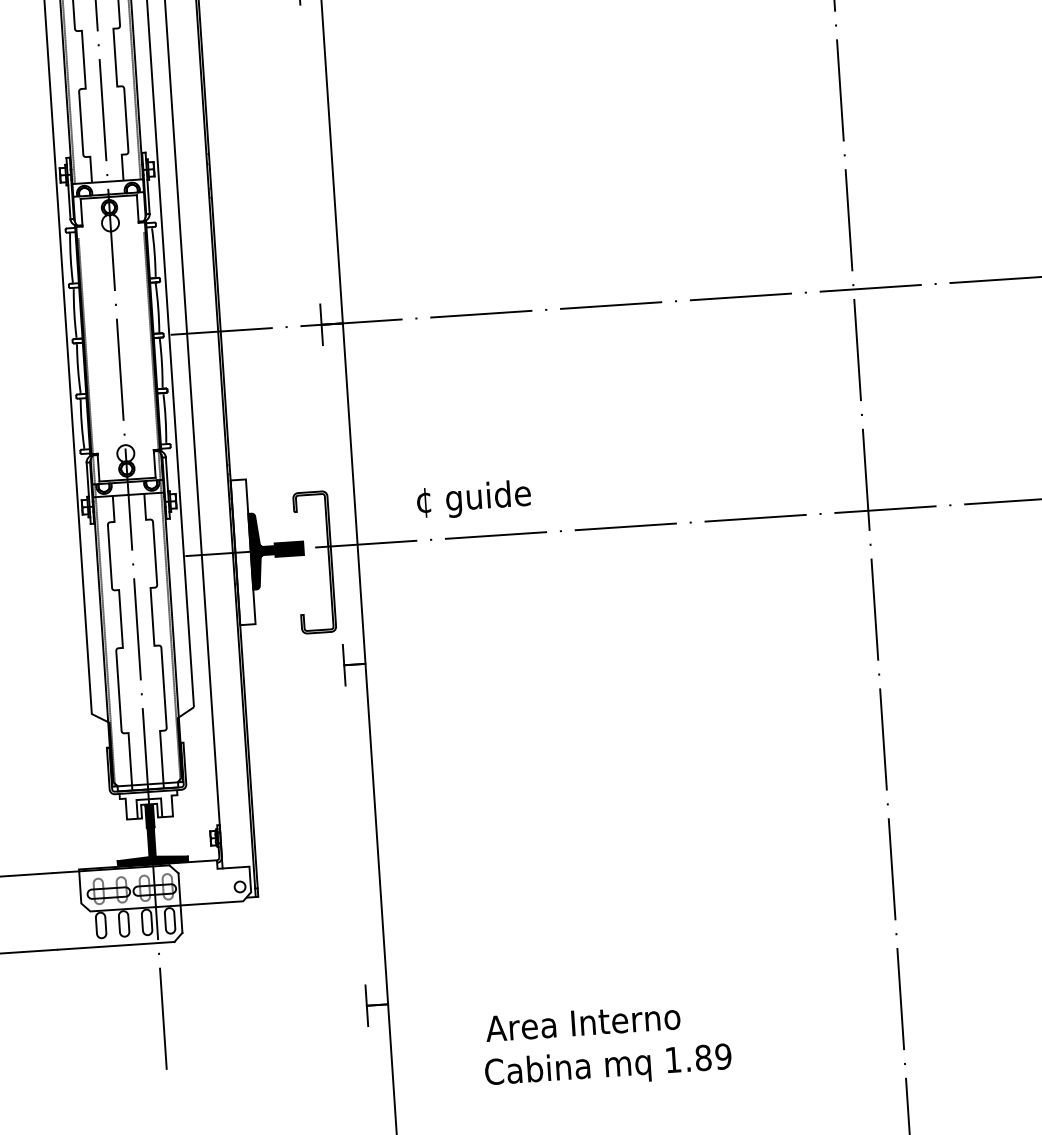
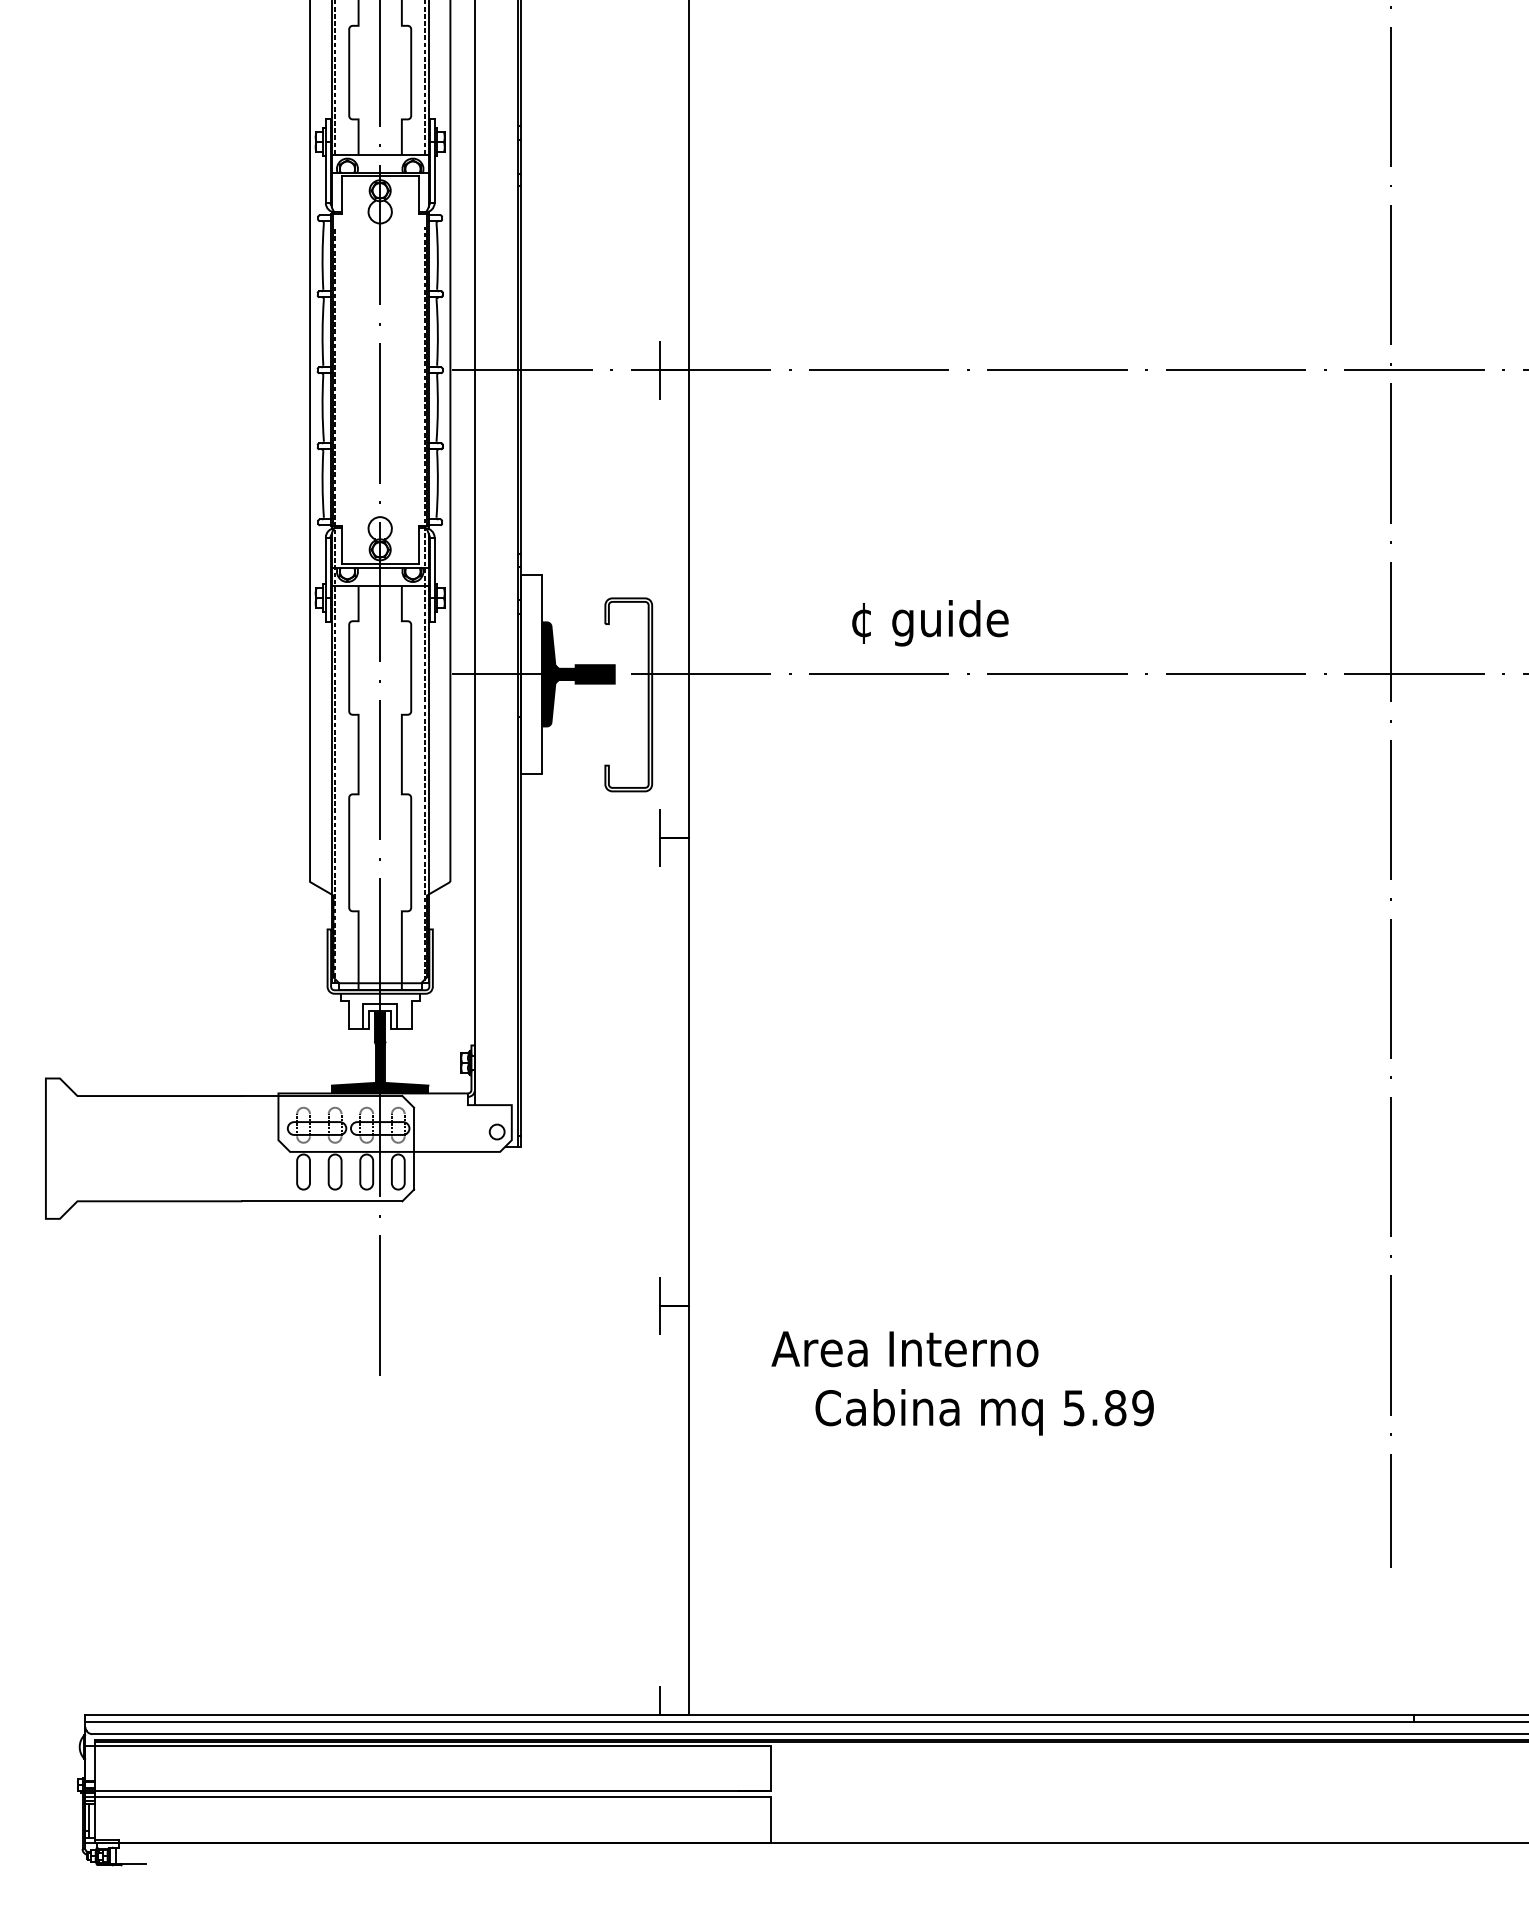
text: (474, 499) -> (930, 623), moved
text: (582, 1023) -> (904, 1349), moved
text: (673, 1060) -> (1074, 1408), 1.89 -> 5.89

